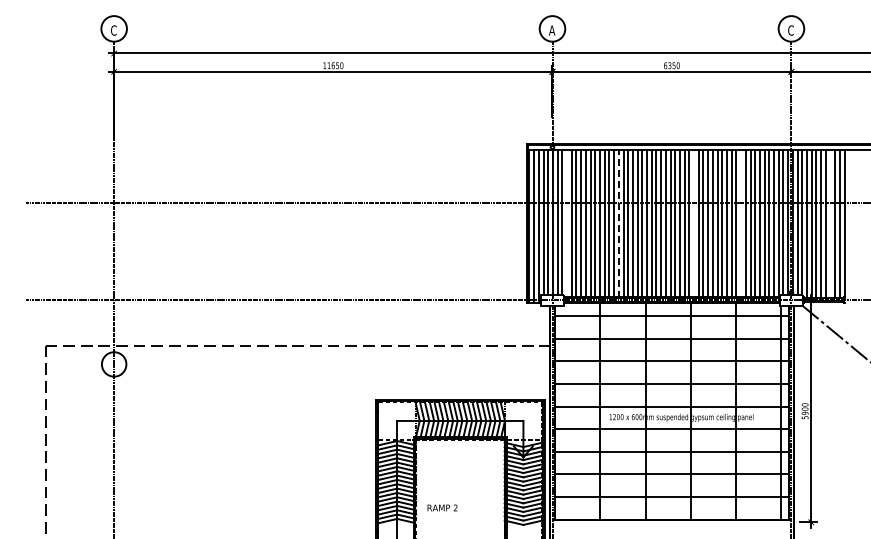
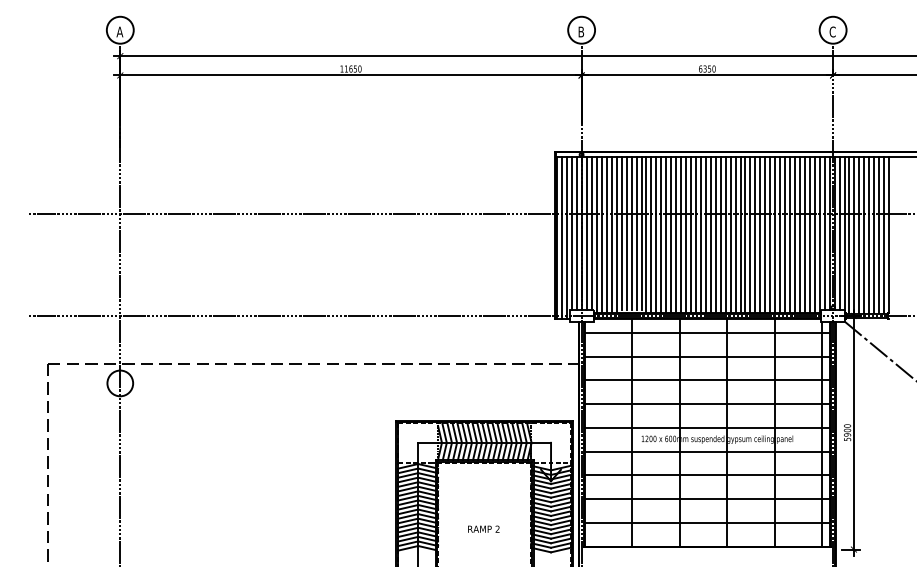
text: (113, 30) -> (119, 31), C -> A
text: (552, 30) -> (581, 31), A -> B
line: (567, 223) -> (597, 235), added
line: (618, 223) -> (651, 235), dashed -> solid
line: (694, 223) -> (731, 235), added
line: (741, 223) -> (780, 235), added
line: (830, 223) -> (874, 235), added
text: (442, 507) -> (483, 528), moved

